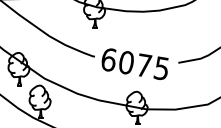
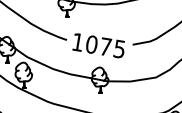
text: (108, 59) -> (77, 42), 6075 -> 1075

